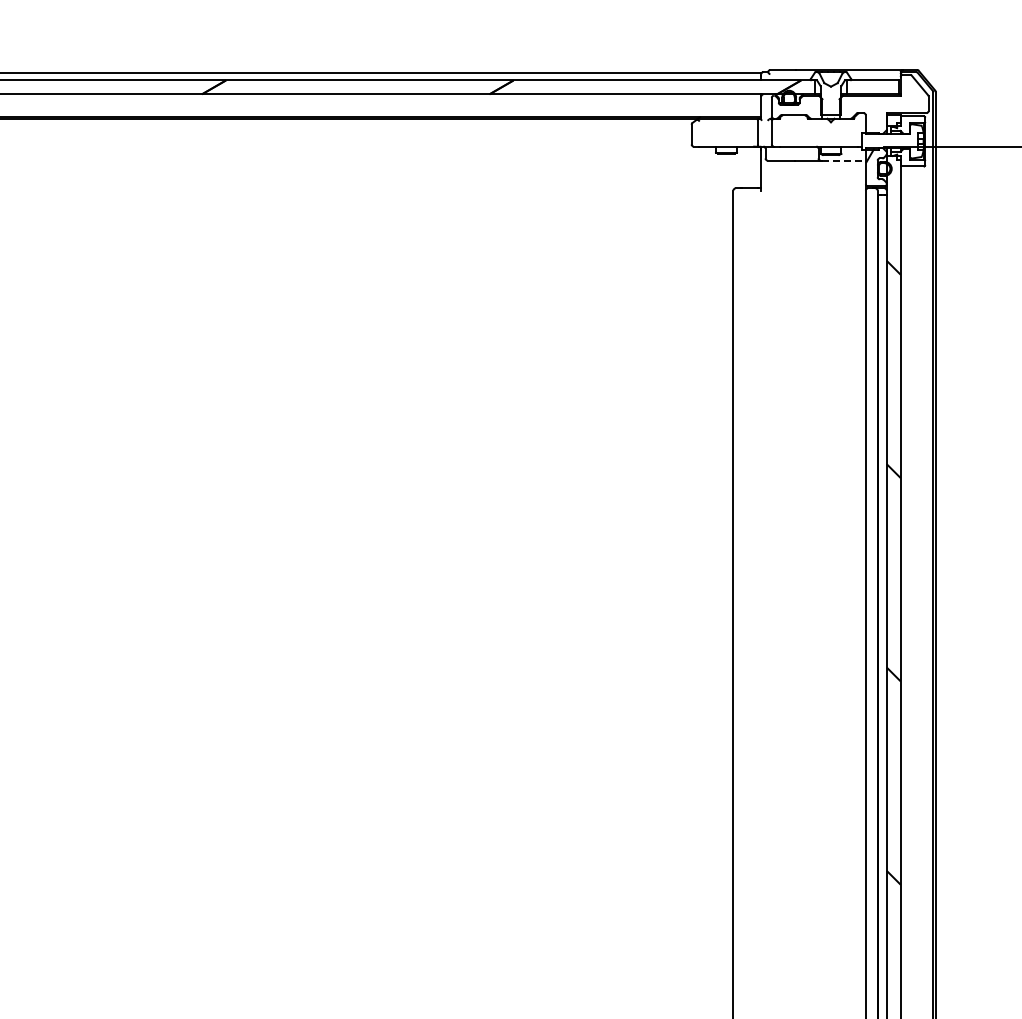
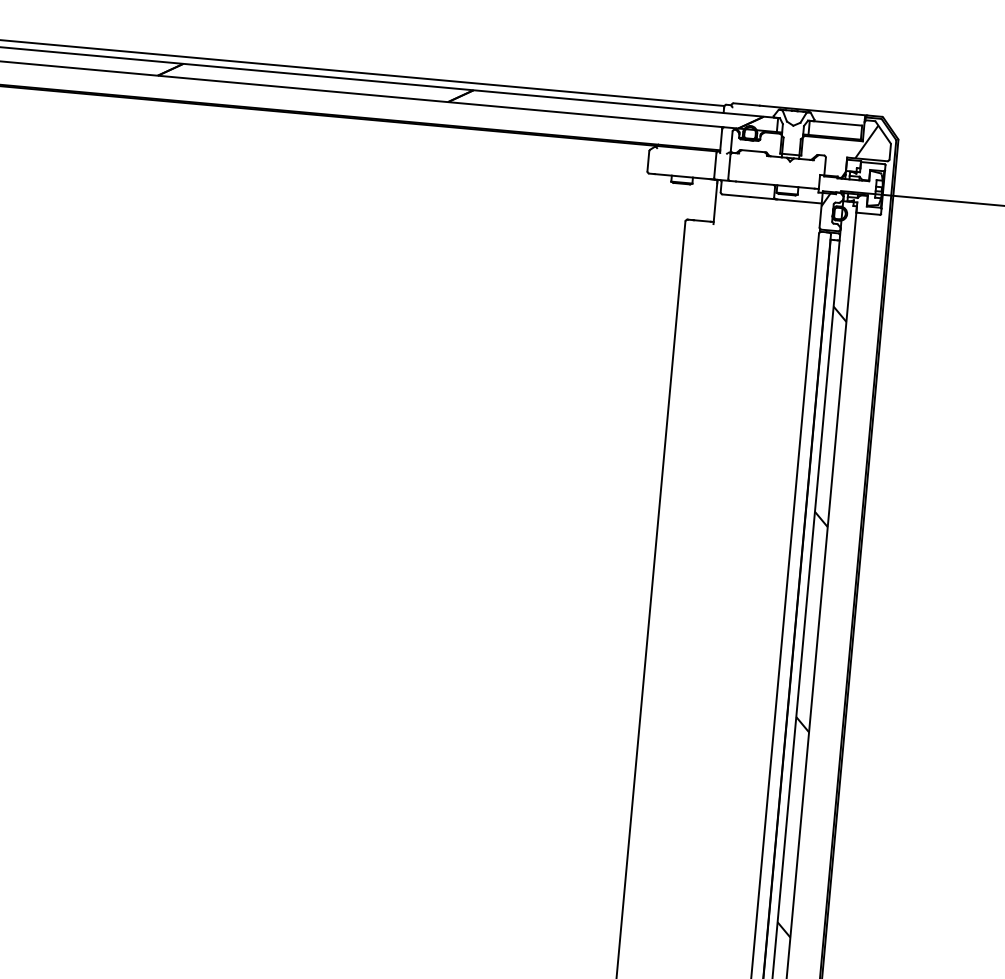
hatch: (898, 105) -> (859, 150), added
line: (844, 160) -> (800, 201), dashed -> solid

